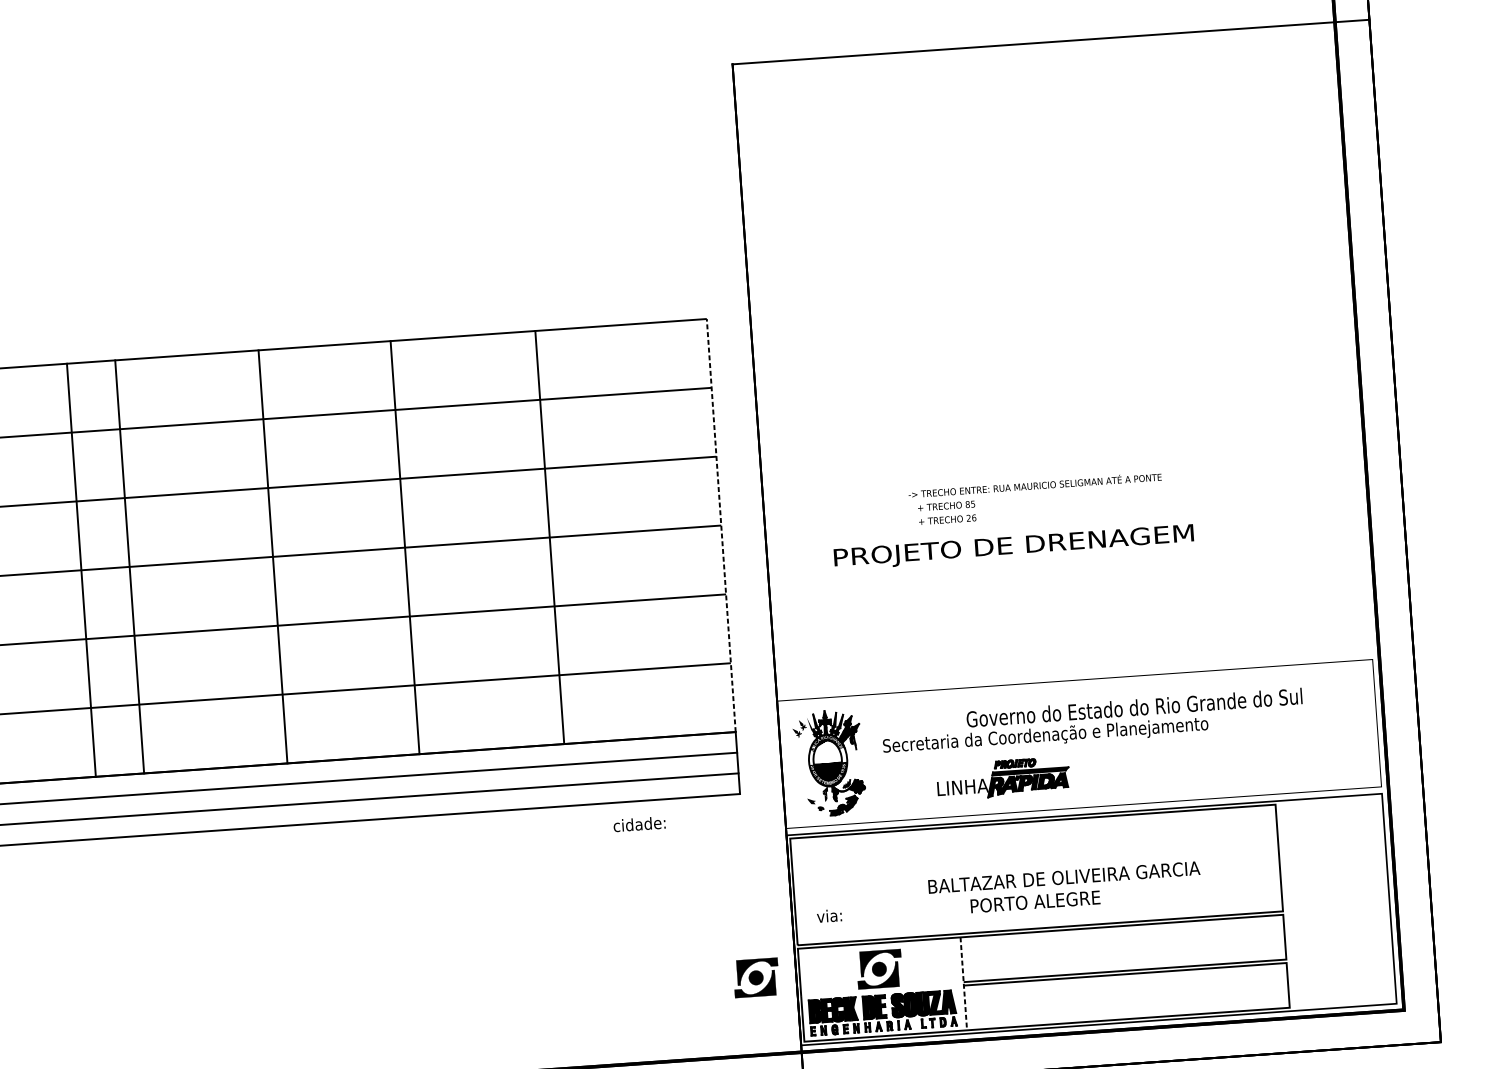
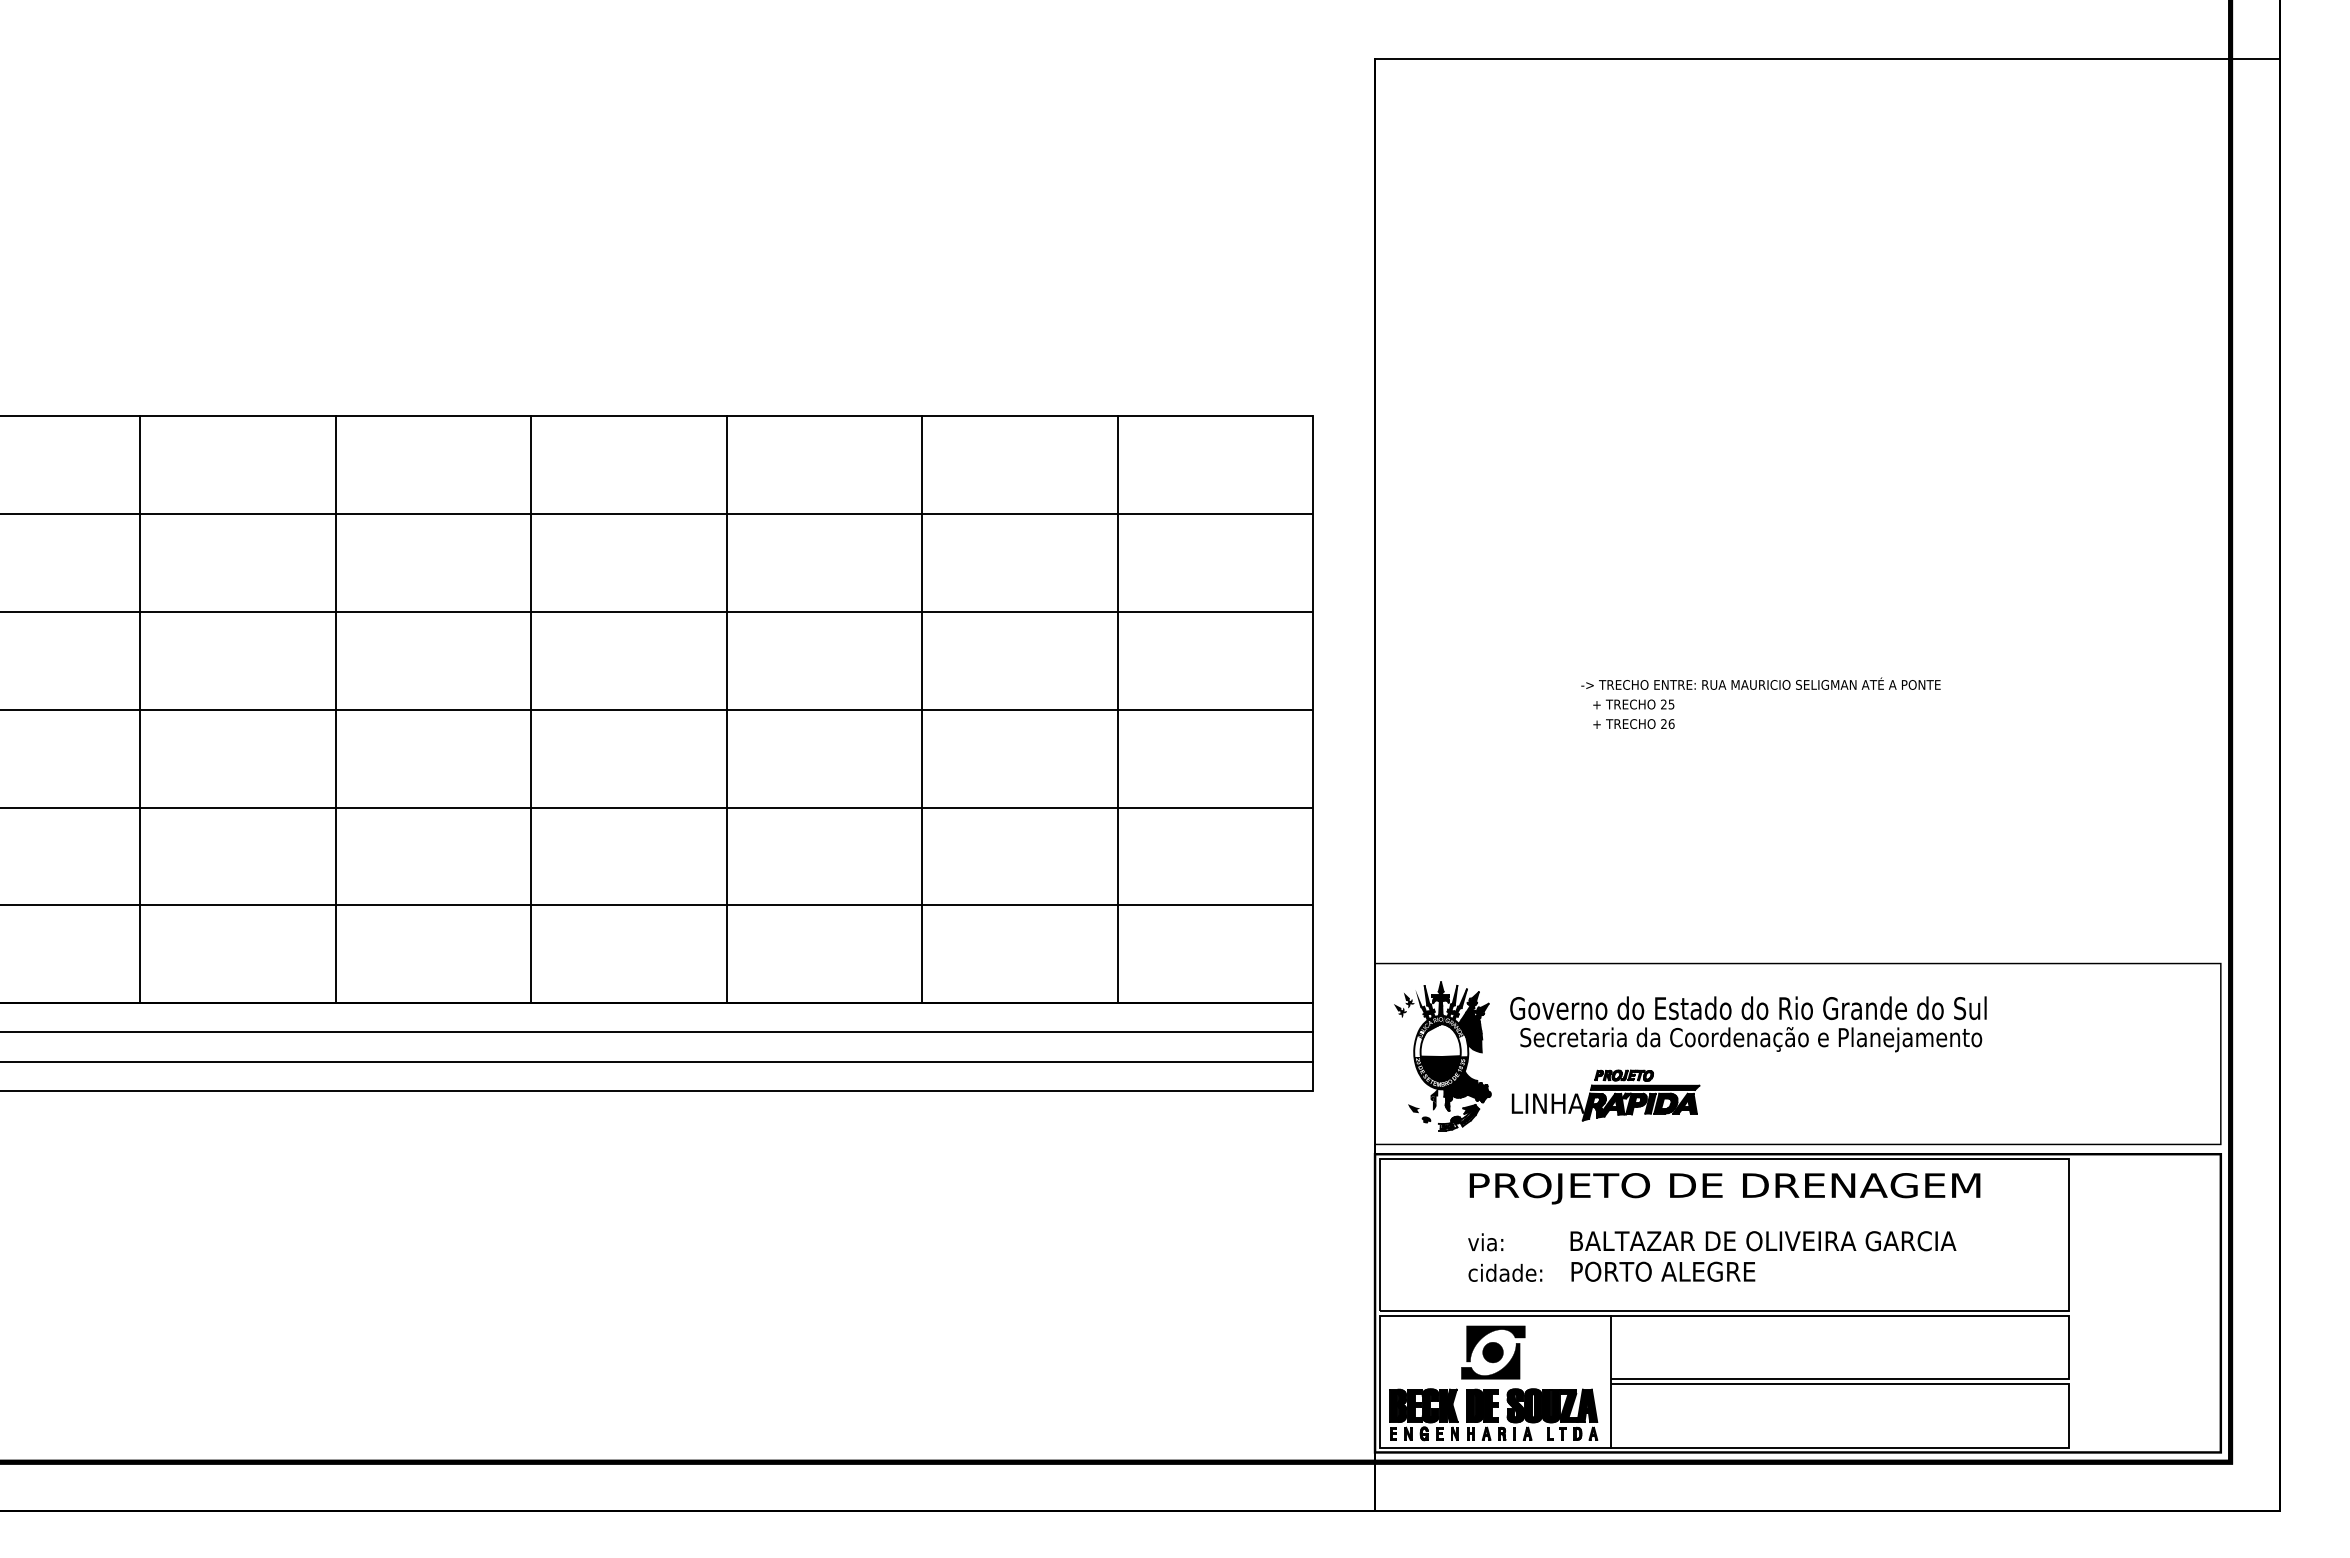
text: (967, 504) -> (1663, 704), 85 -> 25
line: (721, 525) -> (1313, 709), dashed -> solid
line: (549, 537) -> (1117, 709), moved
line: (405, 547) -> (922, 709), moved
text: (1013, 547) -> (1724, 1188), moved
line: (272, 556) -> (726, 709), moved
line: (129, 566) -> (531, 709), moved
line: (81, 570) -> (335, 709), moved
text: (1134, 707) -> (1748, 1008), moved
fill: (849, 746) -> (1472, 1034), added
part: (1002, 778) -> (1605, 1095), moved
fill: (843, 779) -> (1461, 1081), added
text: (639, 823) -> (1505, 1272), moved
text: (1035, 901) -> (1663, 1271), moved
text: (829, 916) -> (1485, 1242), moved
part: (756, 977) -> (1318, 1352), removed
line: (963, 984) -> (1610, 1382), dashed -> solid

